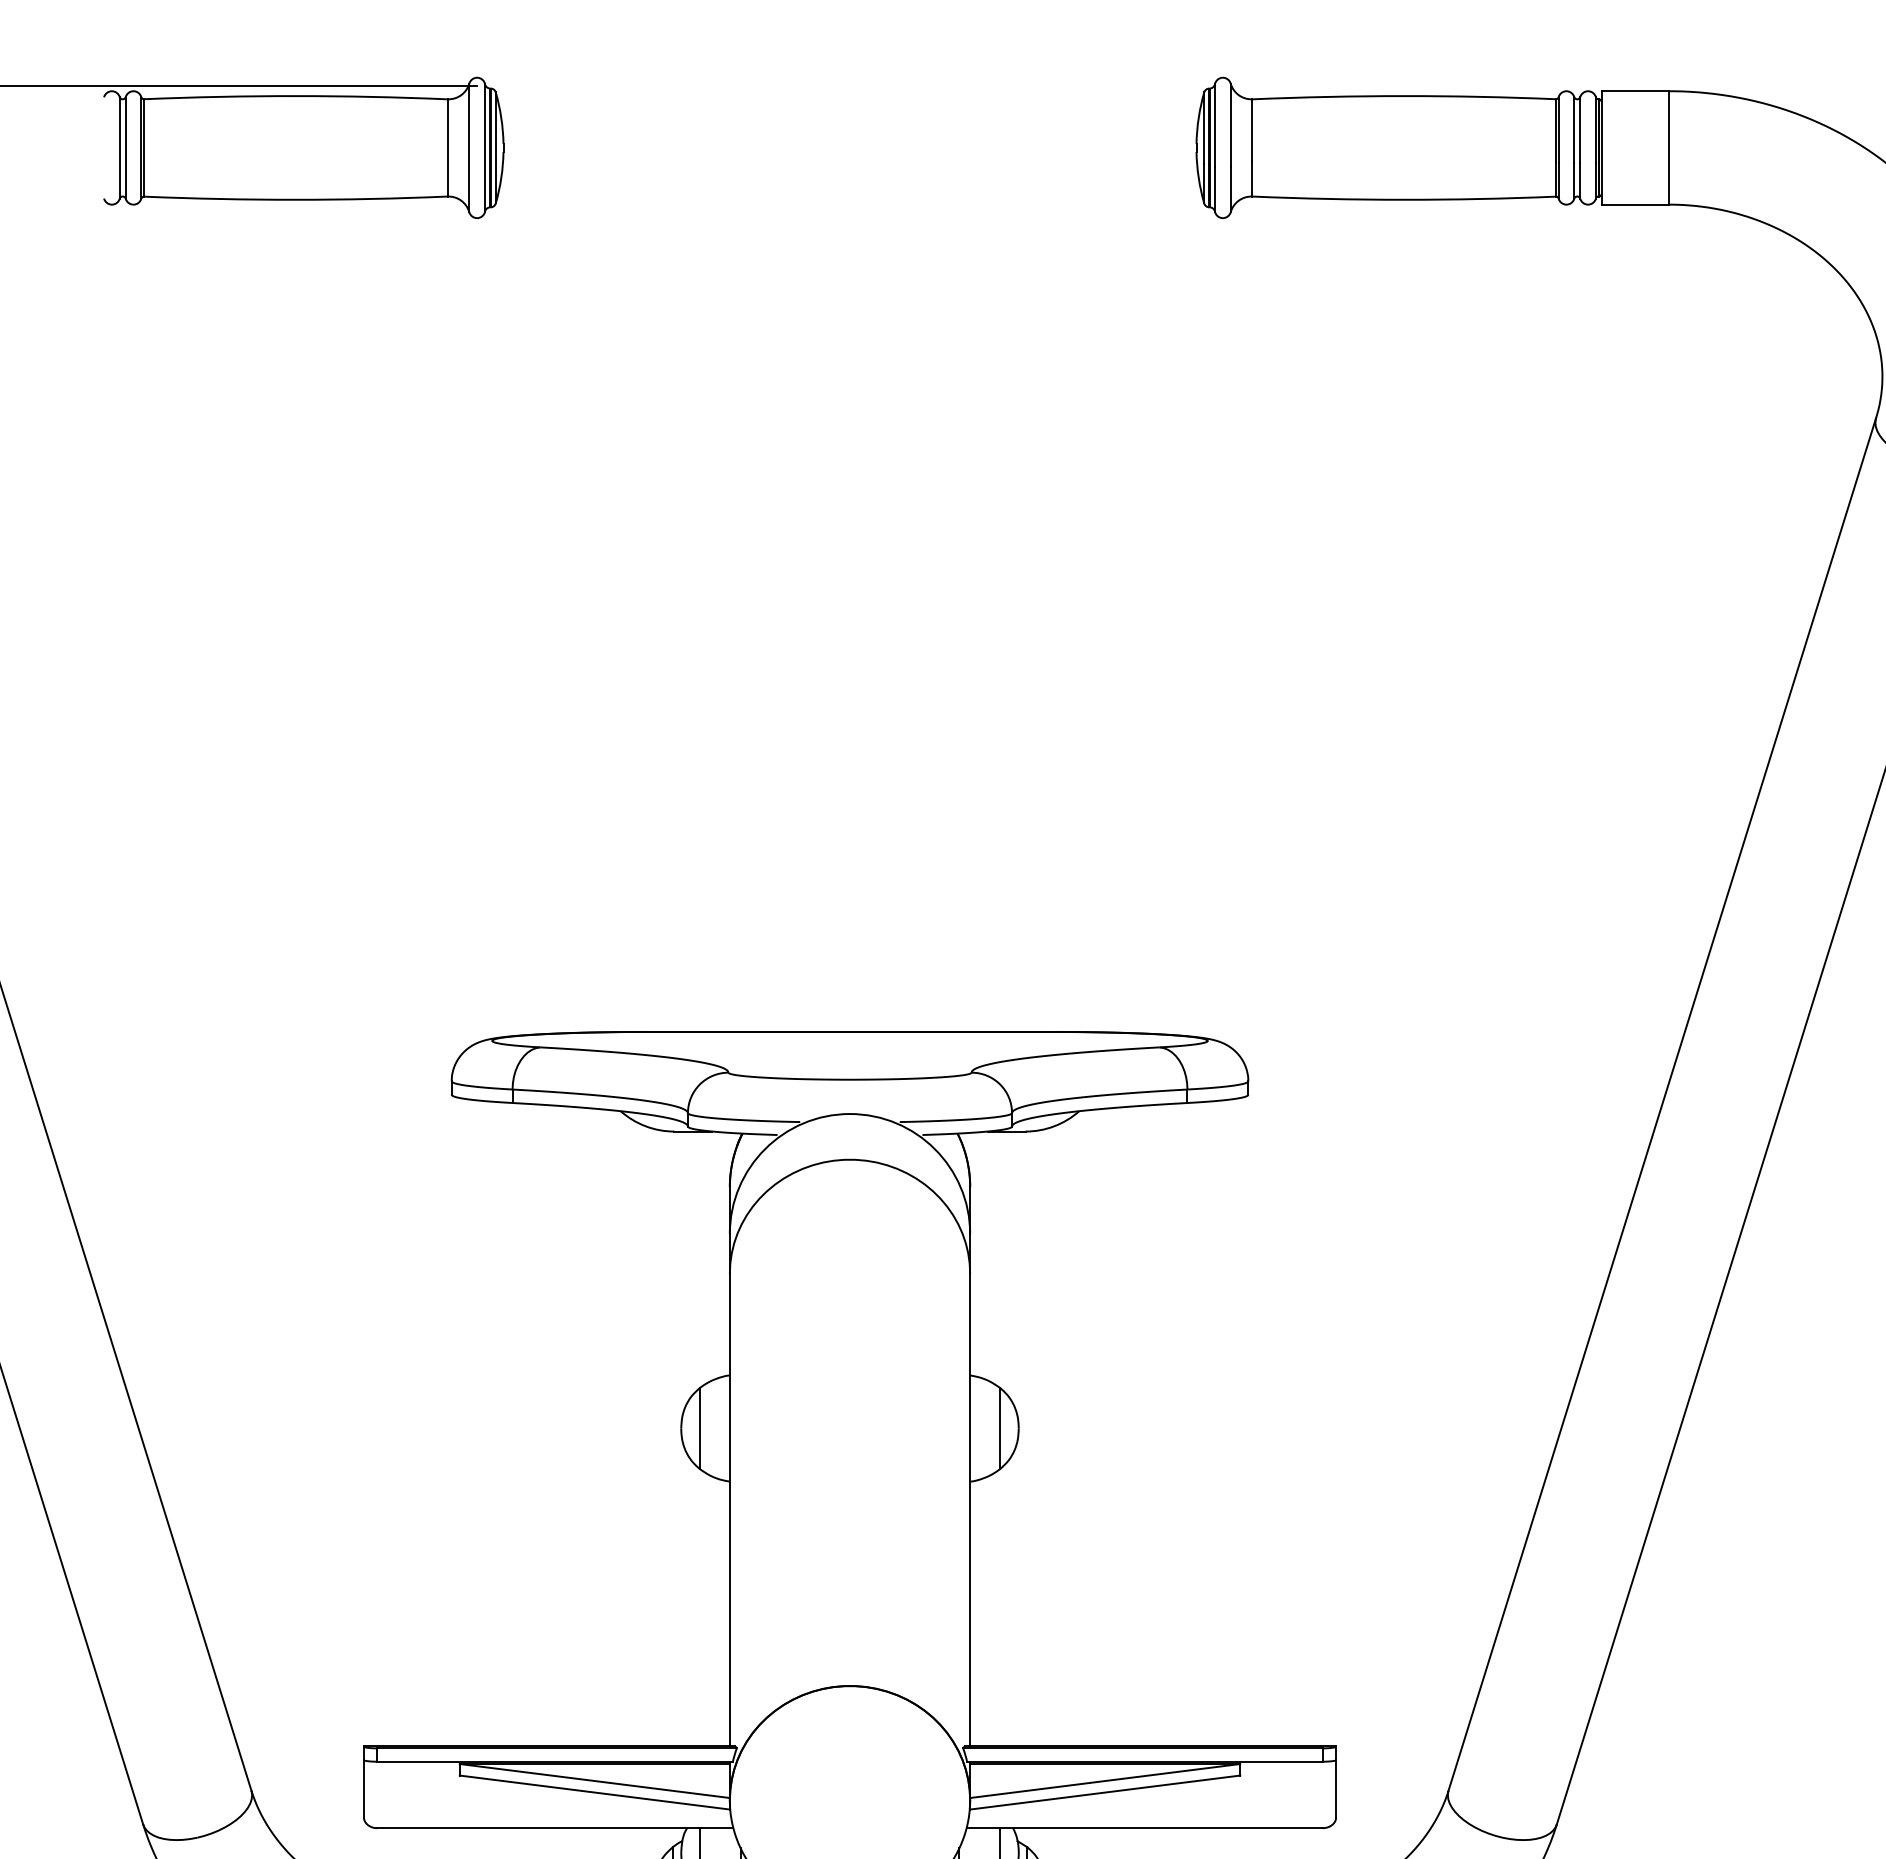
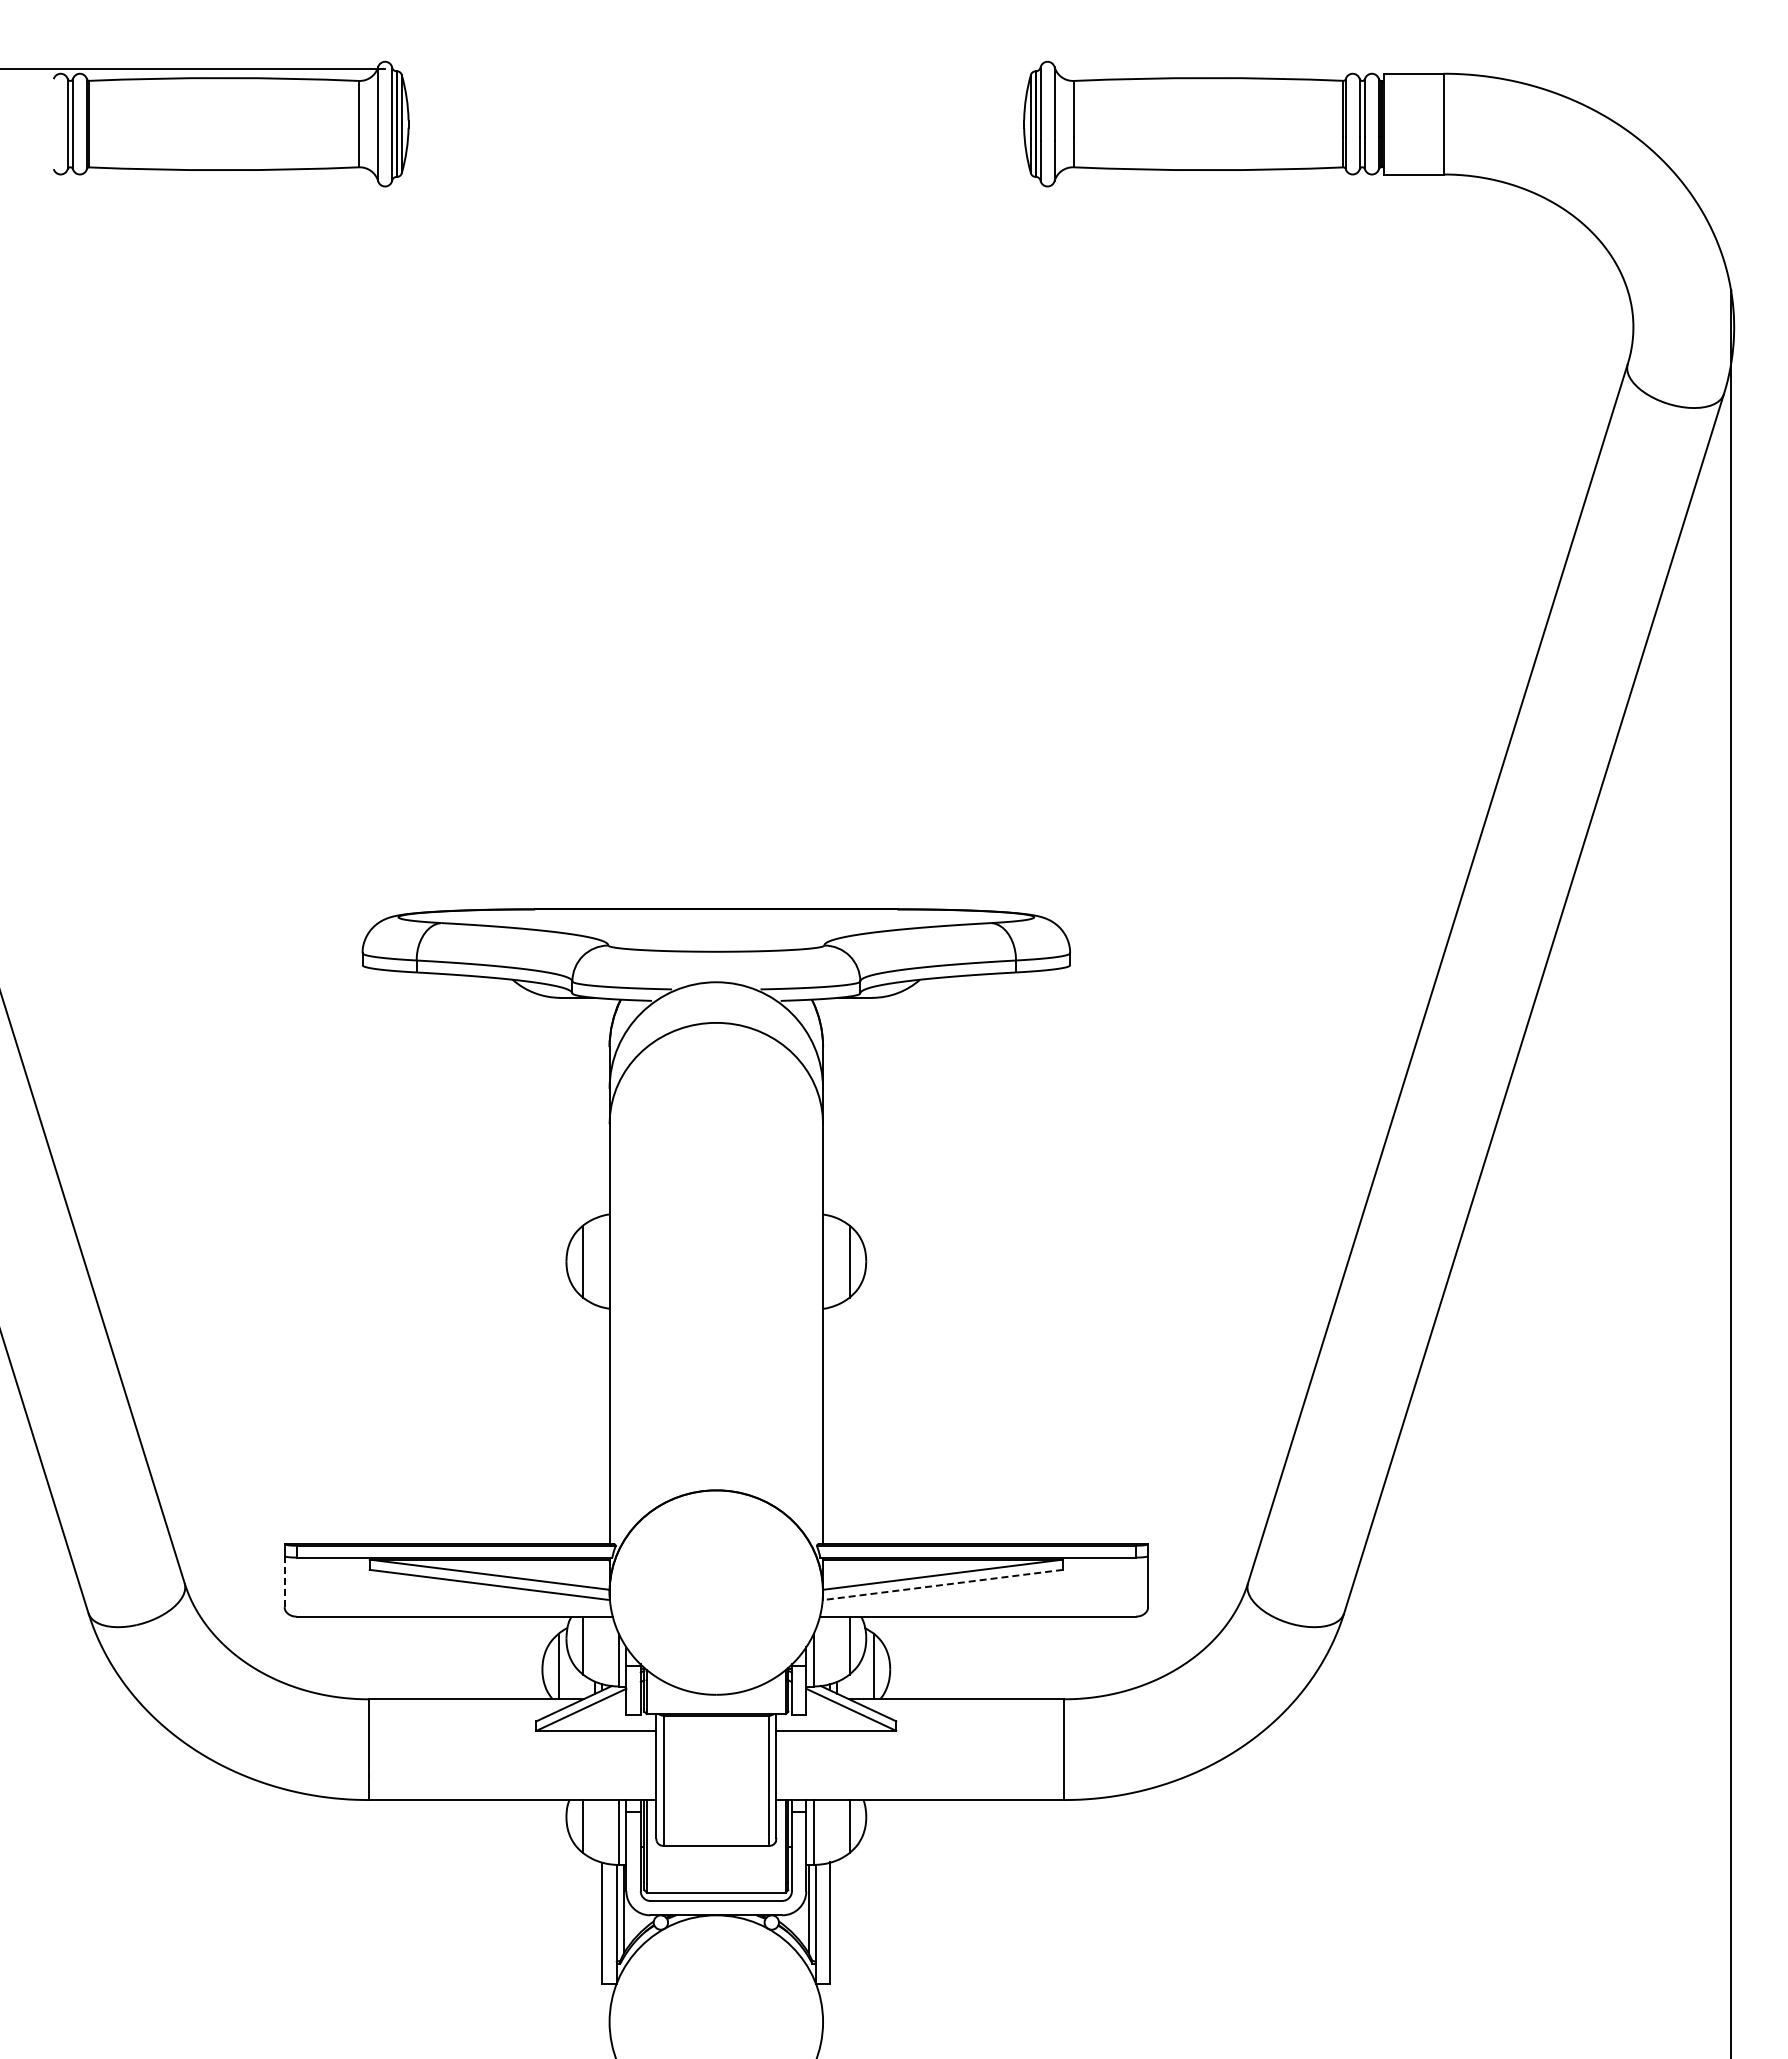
line: (363, 1788) -> (284, 1581), solid -> dashed
line: (1105, 1792) -> (943, 1584), solid -> dashed

